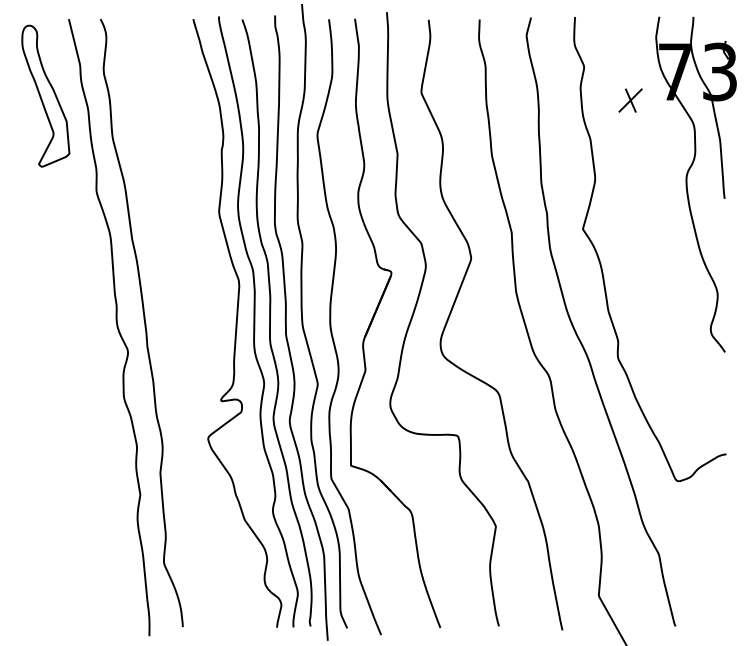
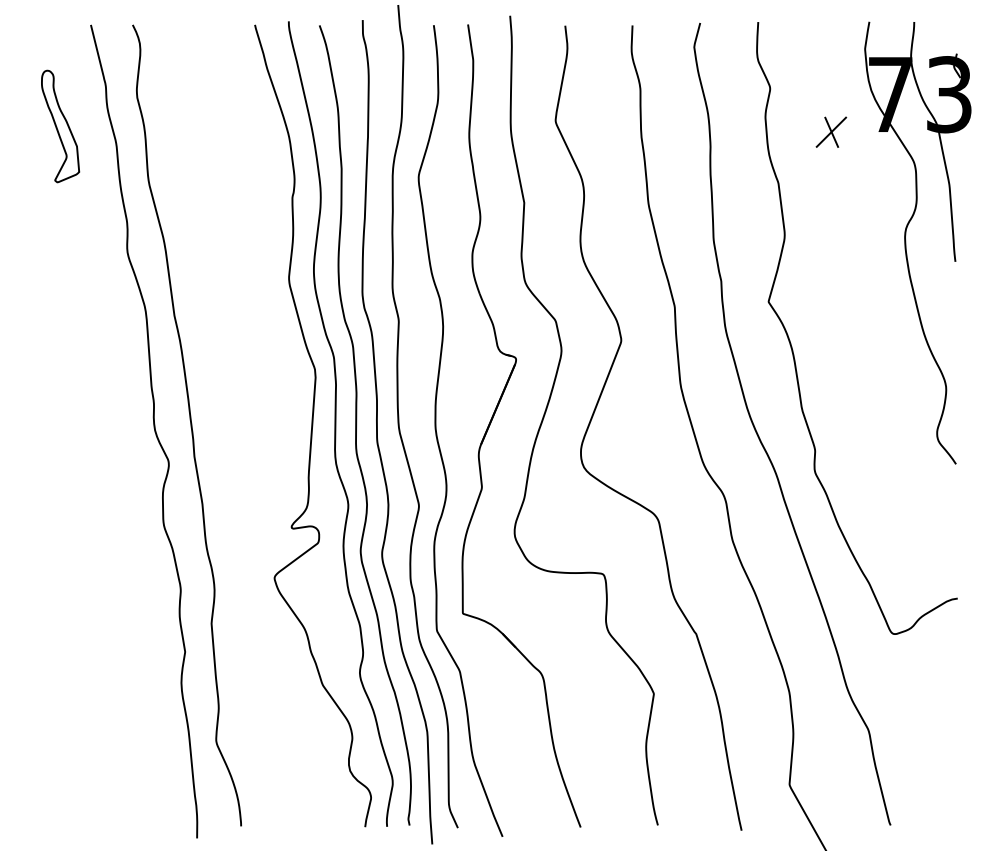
part: (45, 96) -> (60, 126), size x0.6

